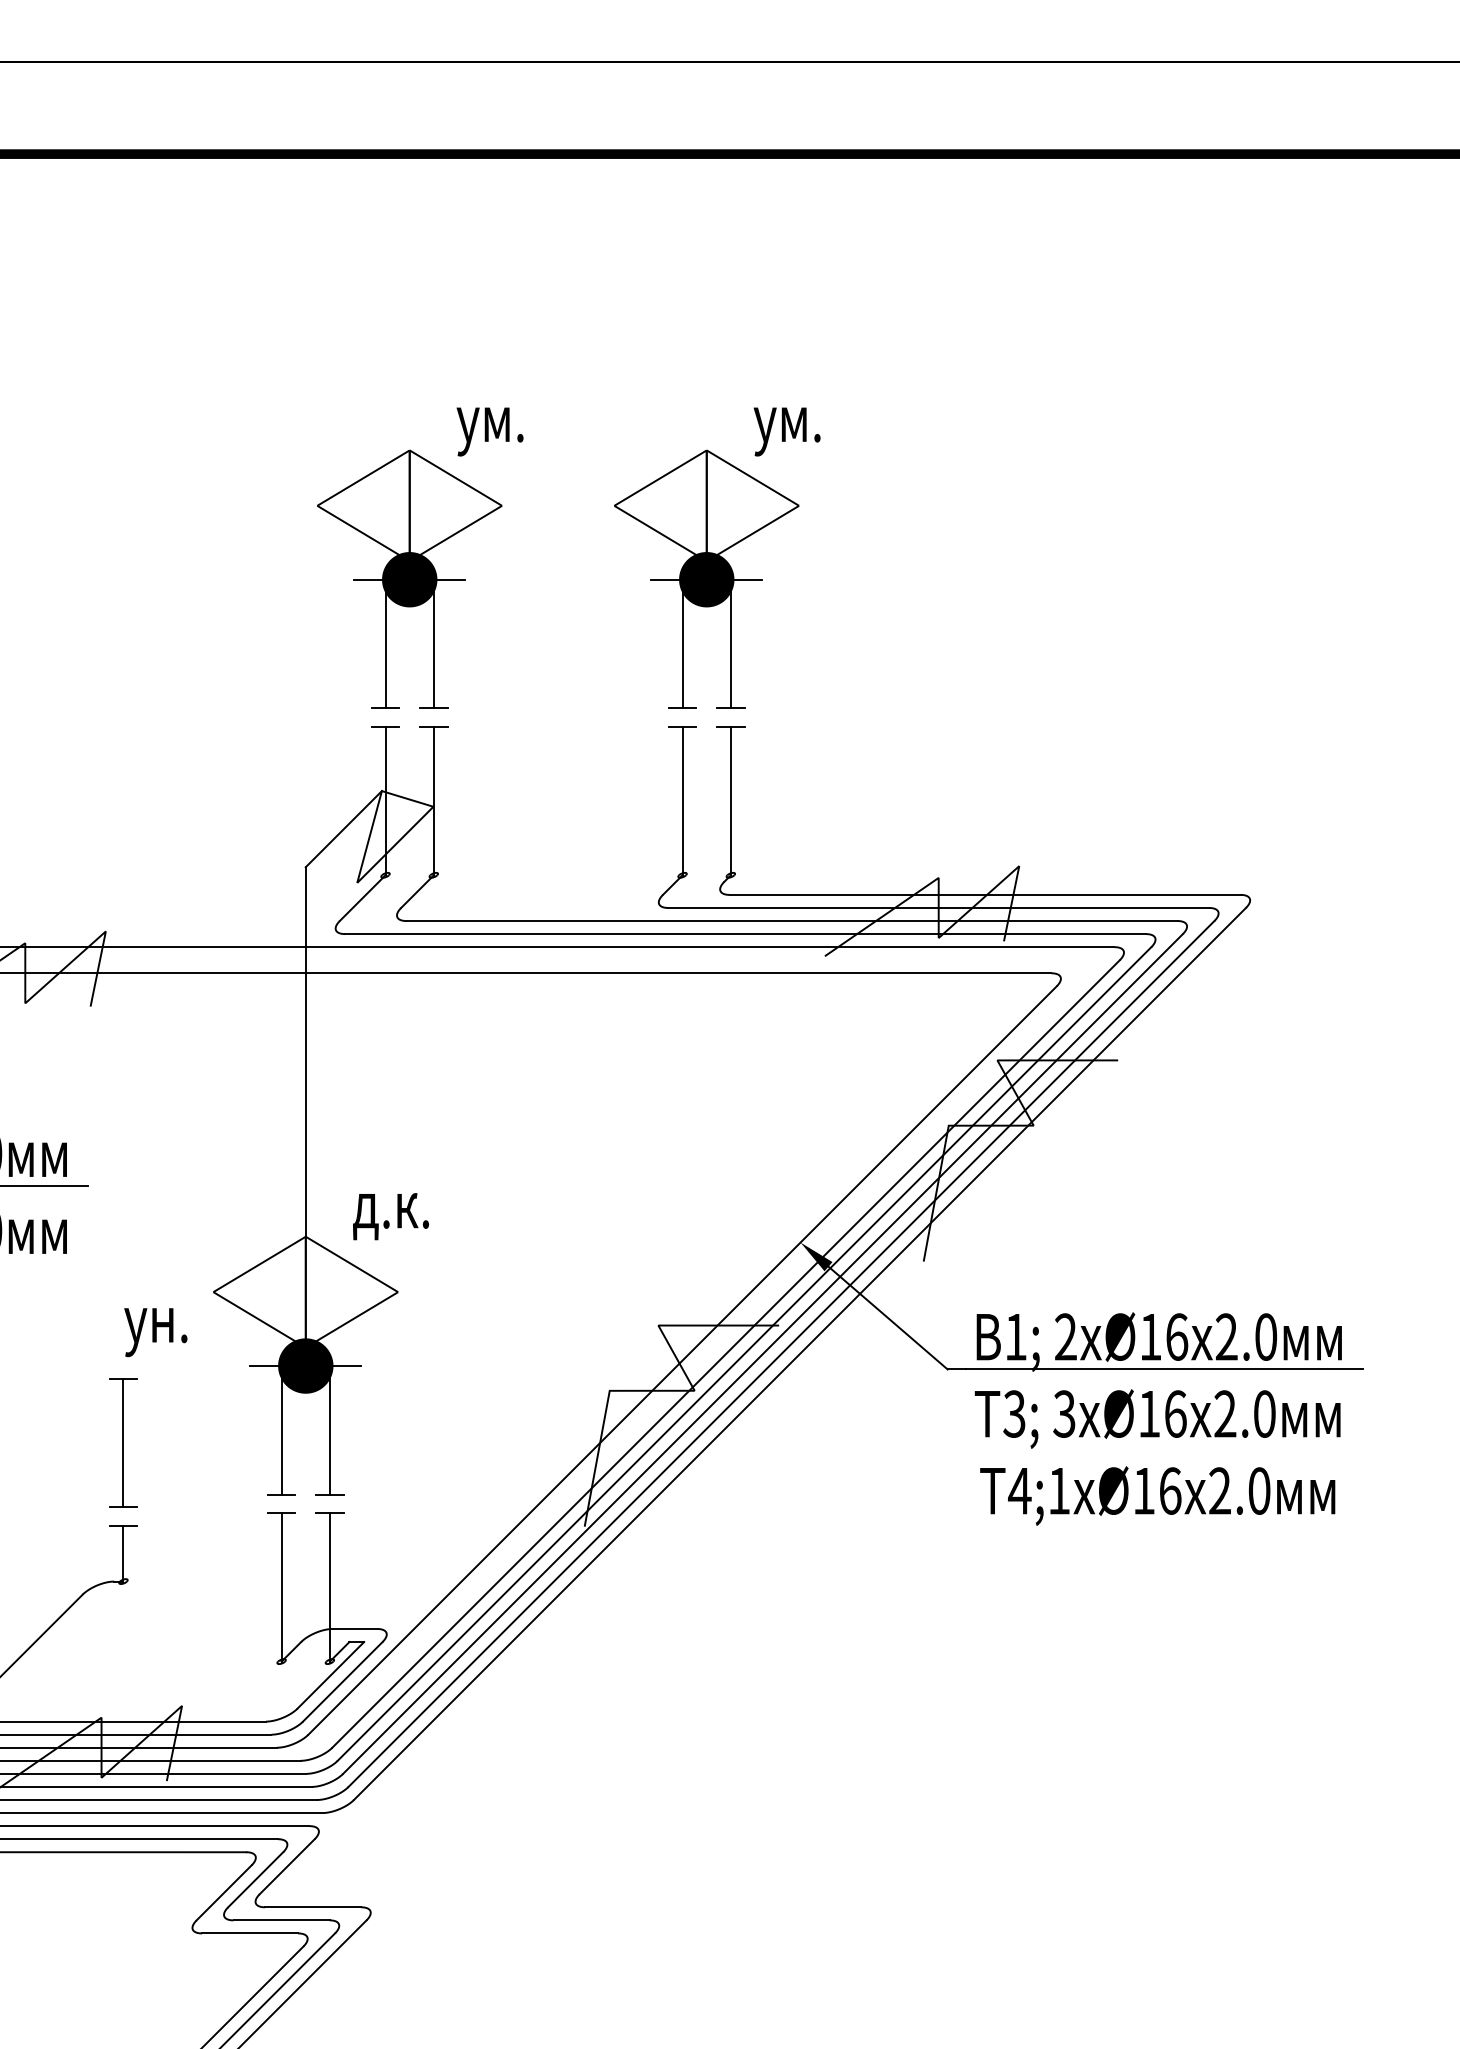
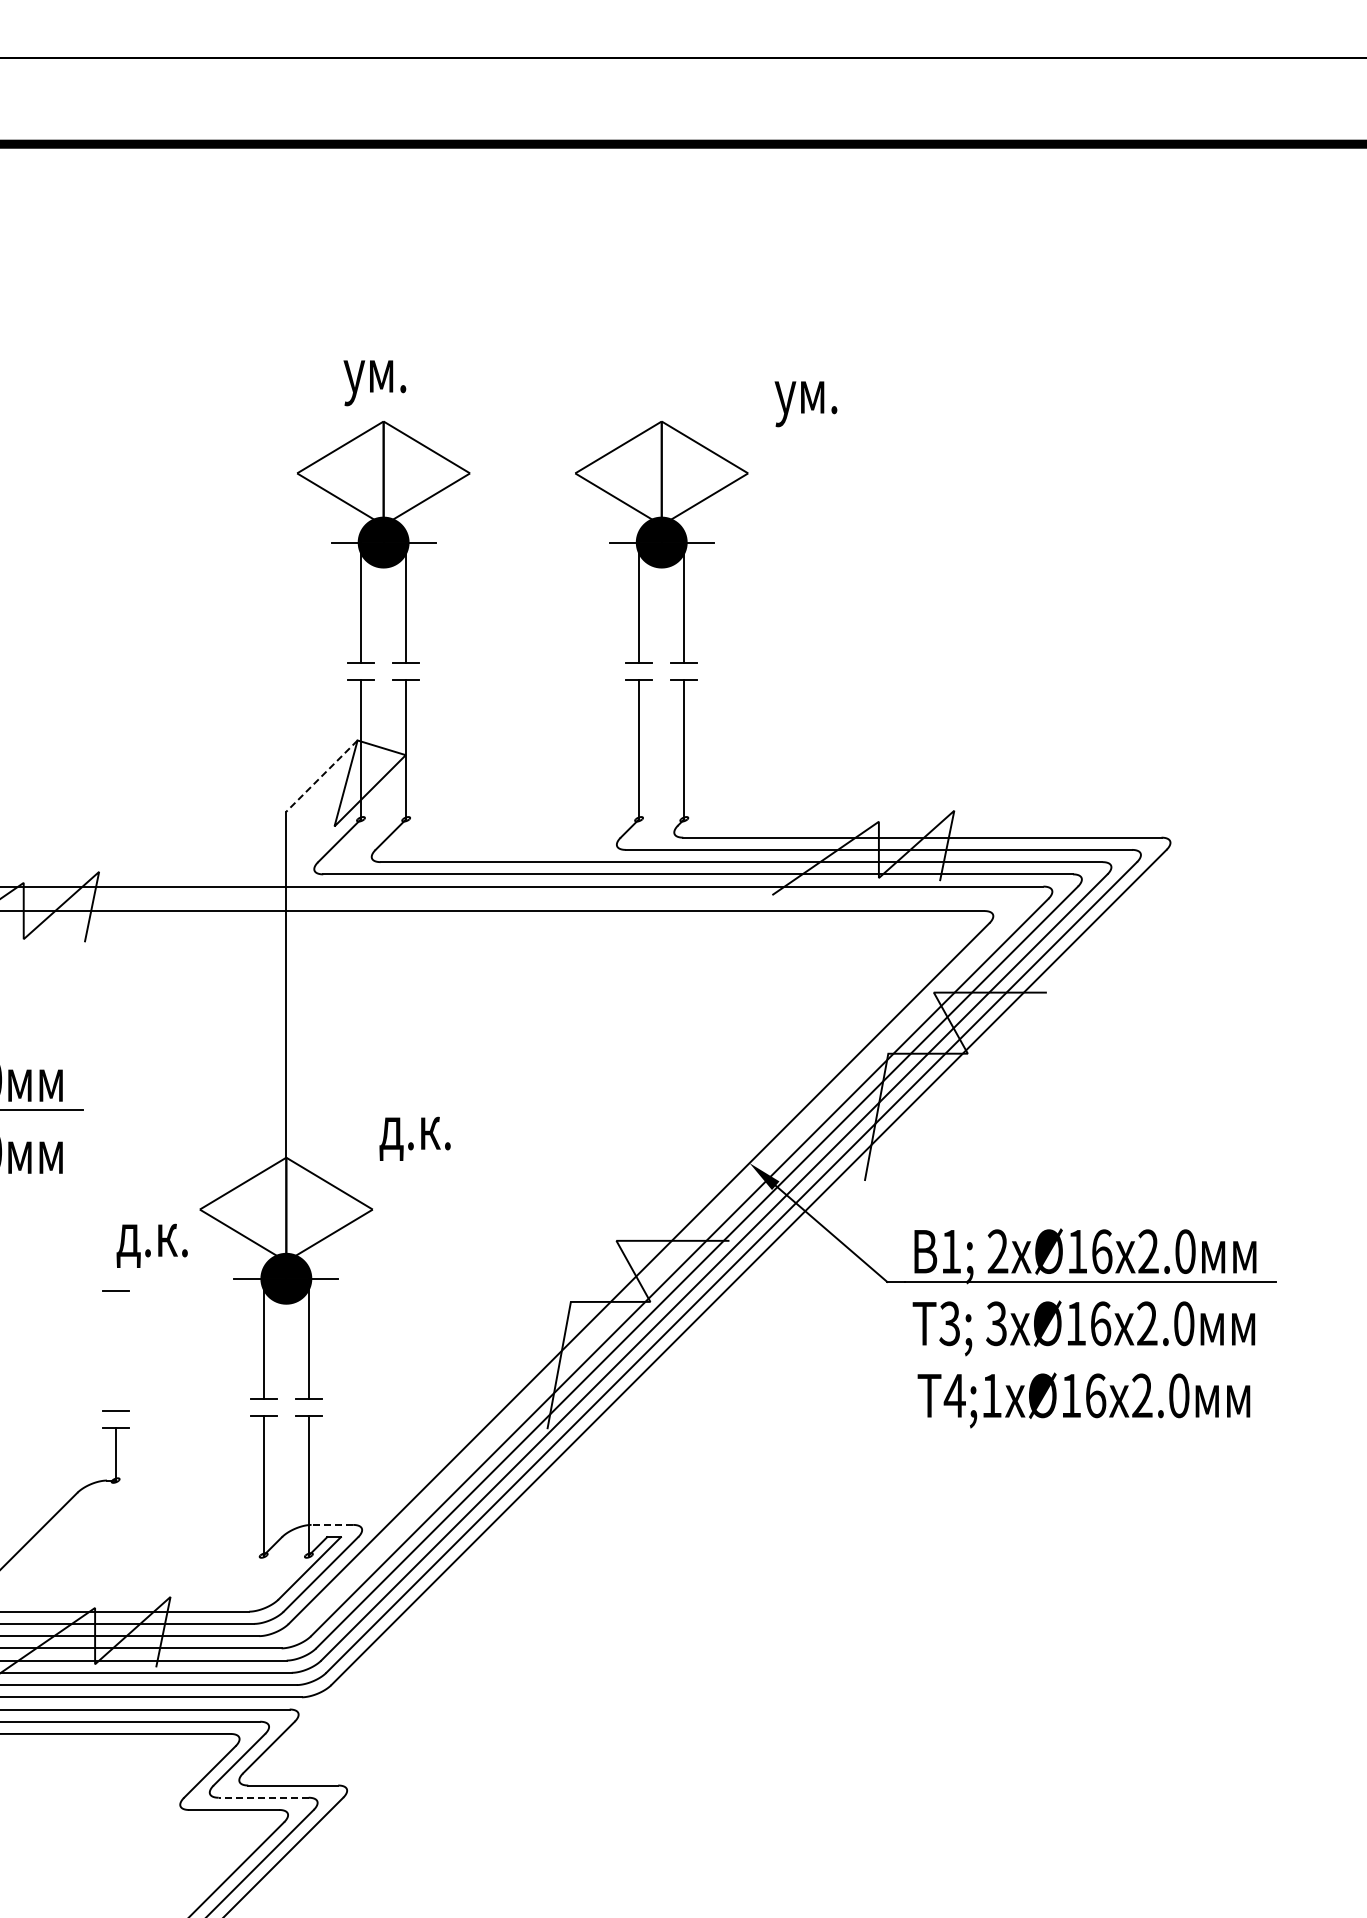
text: (489, 432) -> (374, 383), moved
text: (786, 432) -> (805, 404), moved
line: (343, 829) -> (321, 776), solid -> dashed
text: (390, 1216) -> (414, 1138), moved
text: (161, 1331) -> (151, 1246), ун. -> д.к.
line: (123, 1442) -> (115, 1350), removed
line: (355, 1628) -> (332, 1524), solid -> dashed
line: (281, 1920) -> (263, 1797), solid -> dashed

